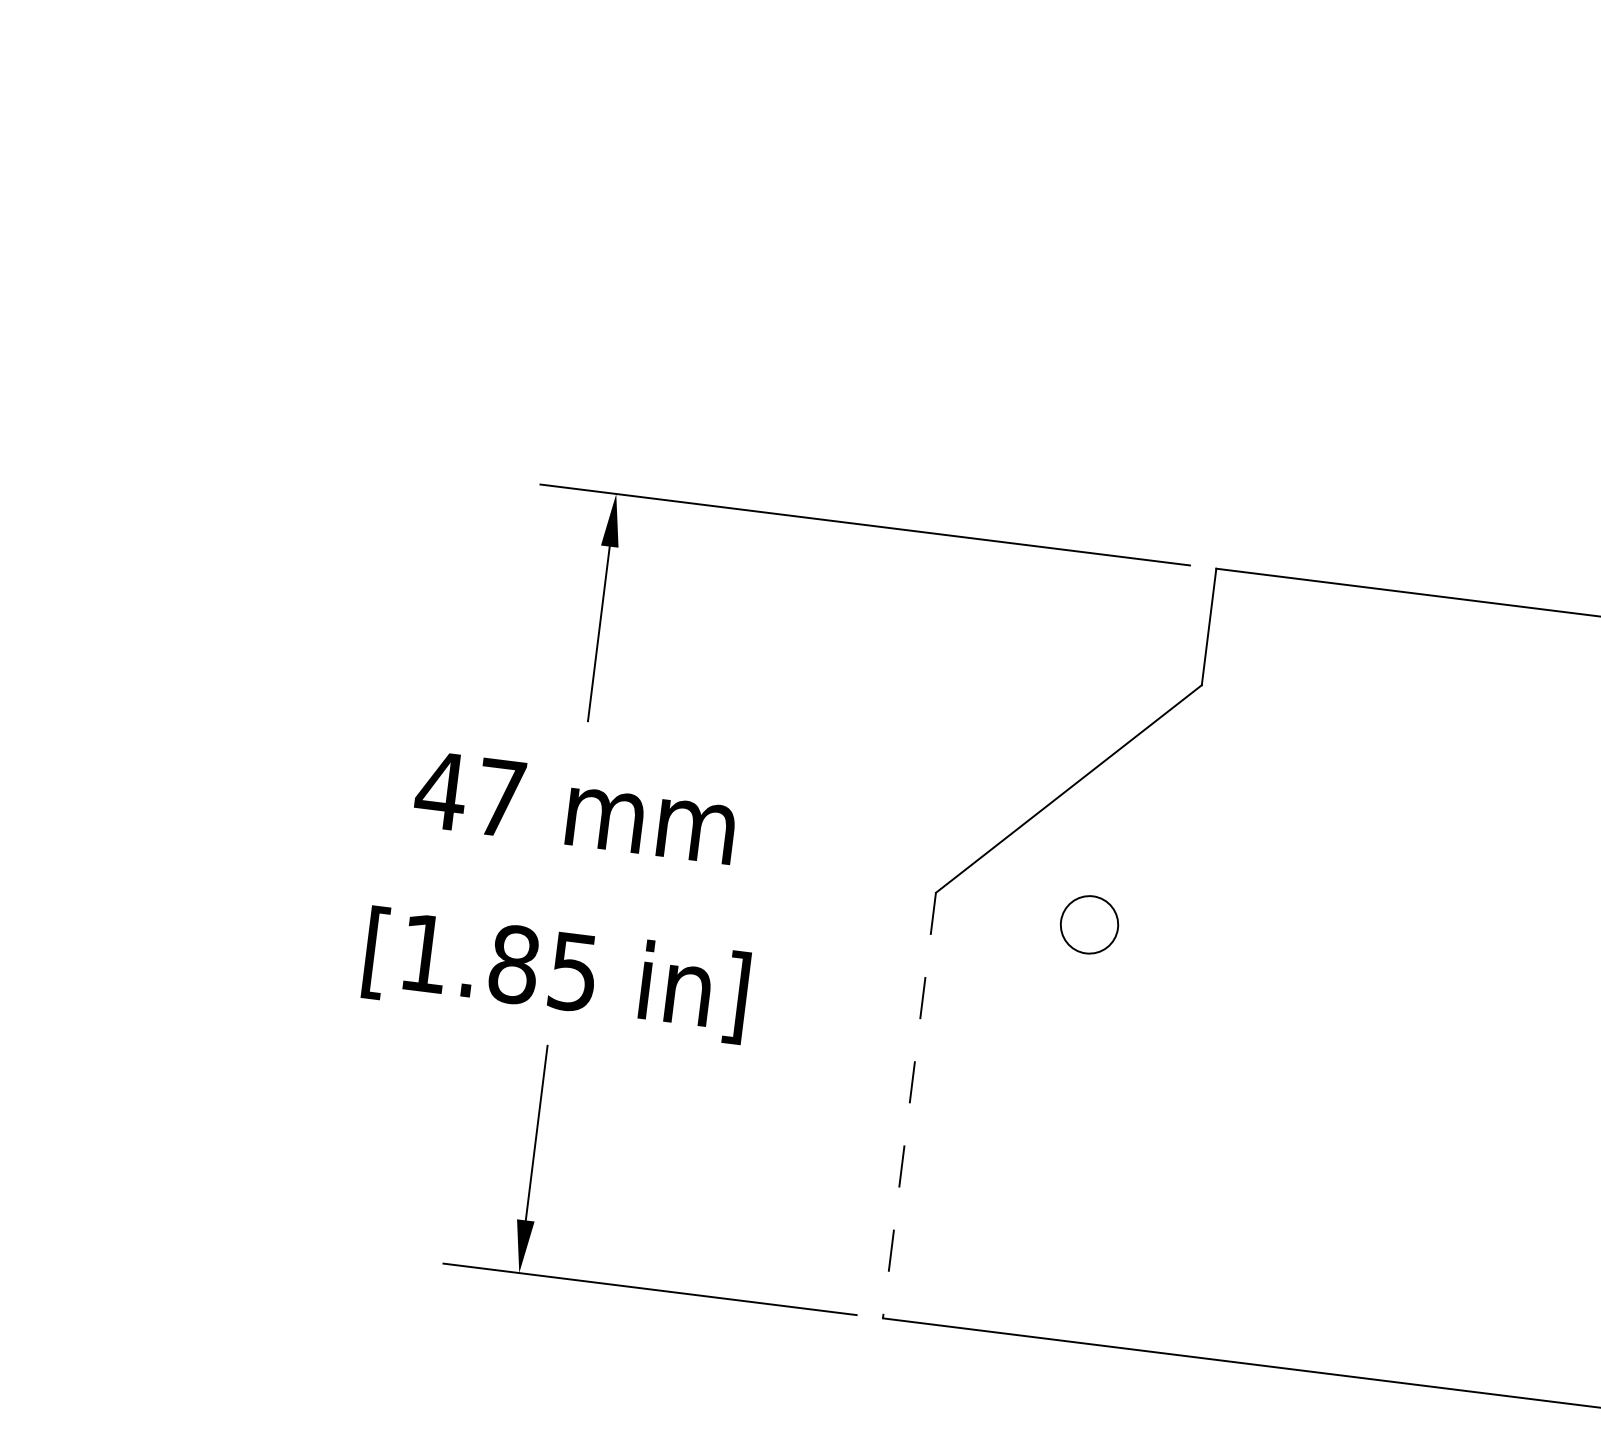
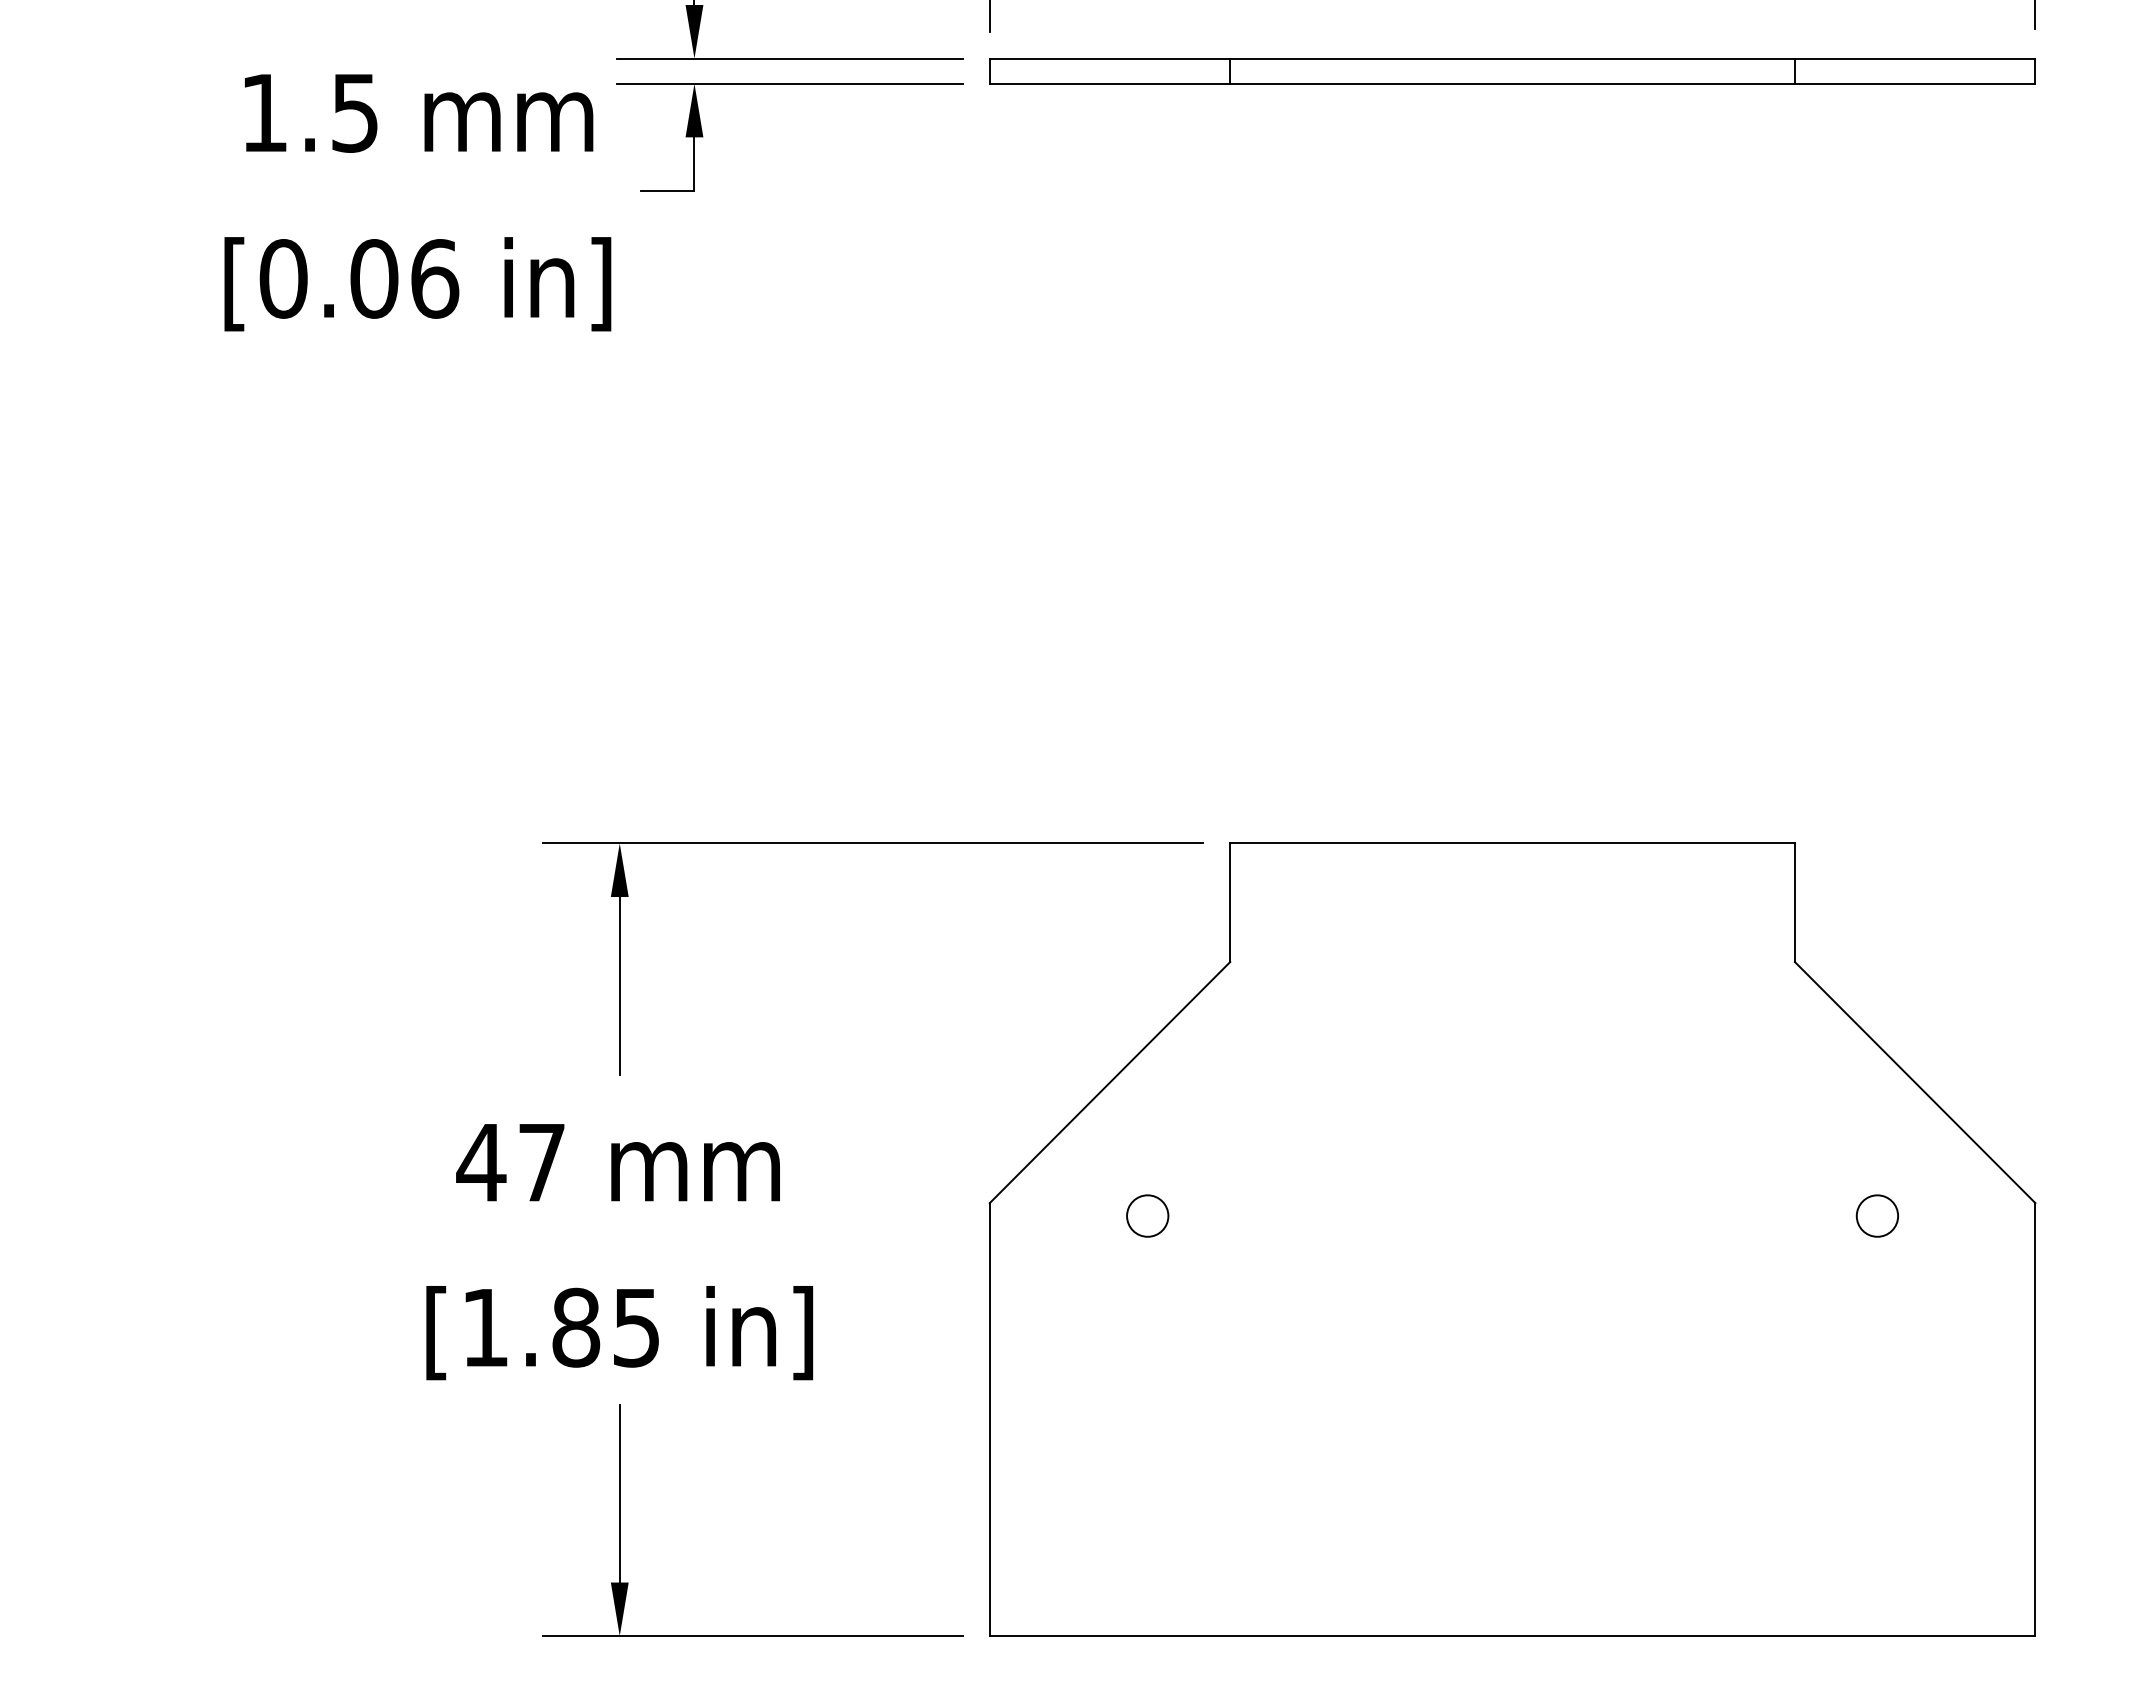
part: (1089, 924) -> (1147, 1215), size x0.71
line: (909, 1106) -> (989, 1420), dashed -> solid

